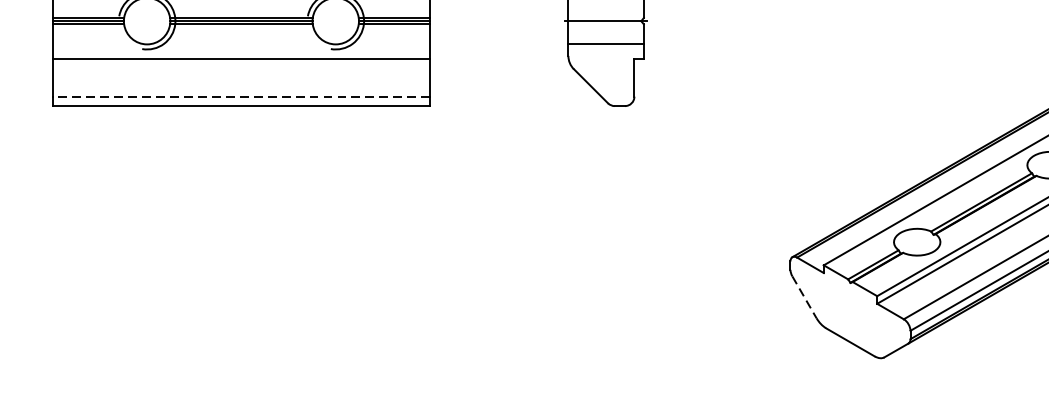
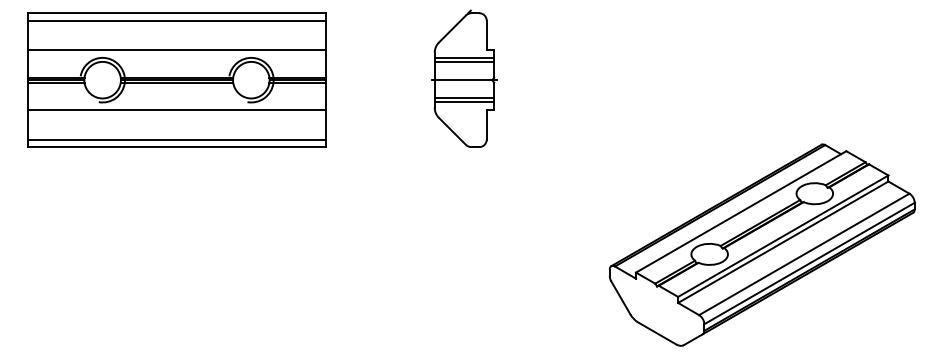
line: (606, 49) -> (464, 102), added
line: (240, 96) -> (176, 139), dashed -> solid
line: (805, 298) -> (621, 298), dashed -> solid

